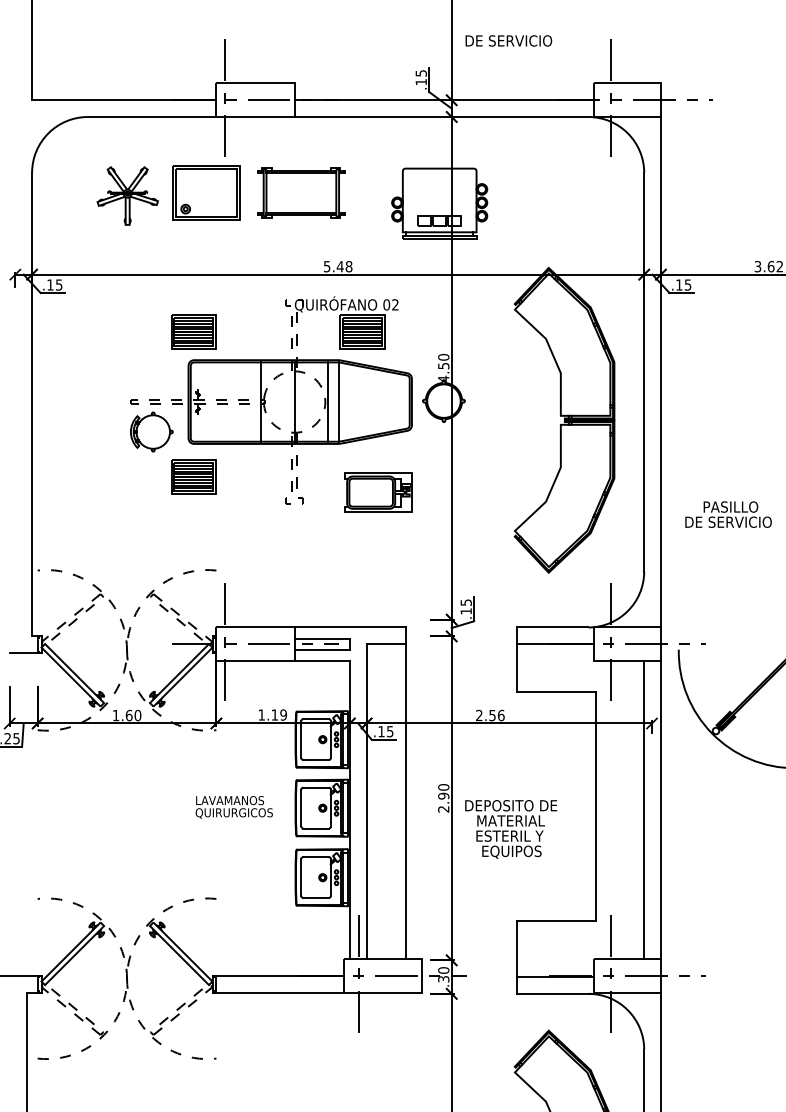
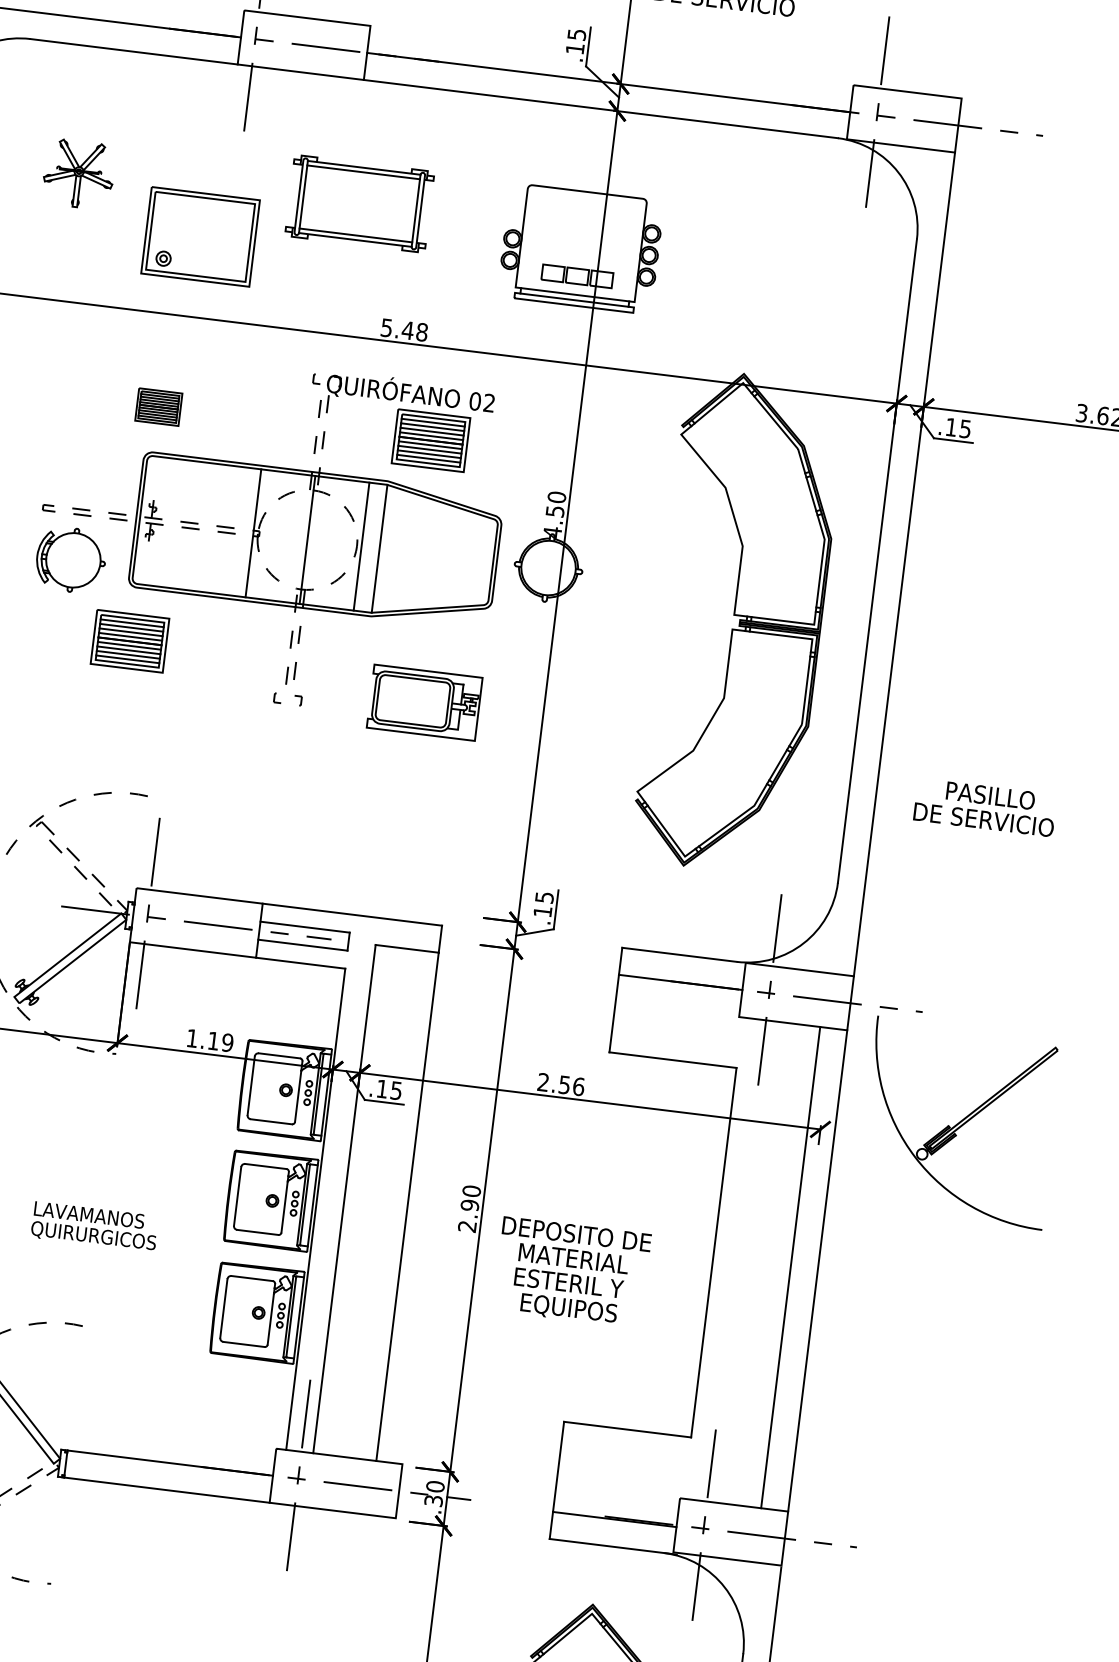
part: (206, 192) -> (200, 235), moved
part: (127, 195) -> (78, 173), size x0.7
part: (193, 331) -> (158, 406), size x0.6
text: (233, 807) -> (93, 1226), moved

